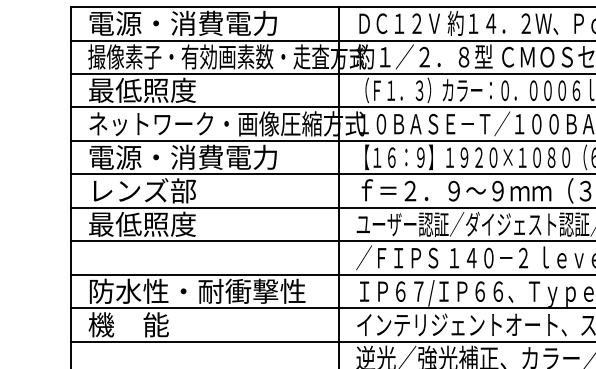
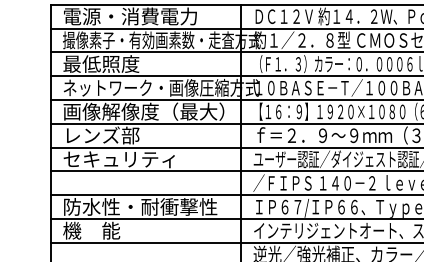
text: (201, 157) -> (143, 111), 電源・消費電力 -> 画像解像度（最大）
text: (166, 224) -> (118, 159), 最低照度 -> セキュリティ

